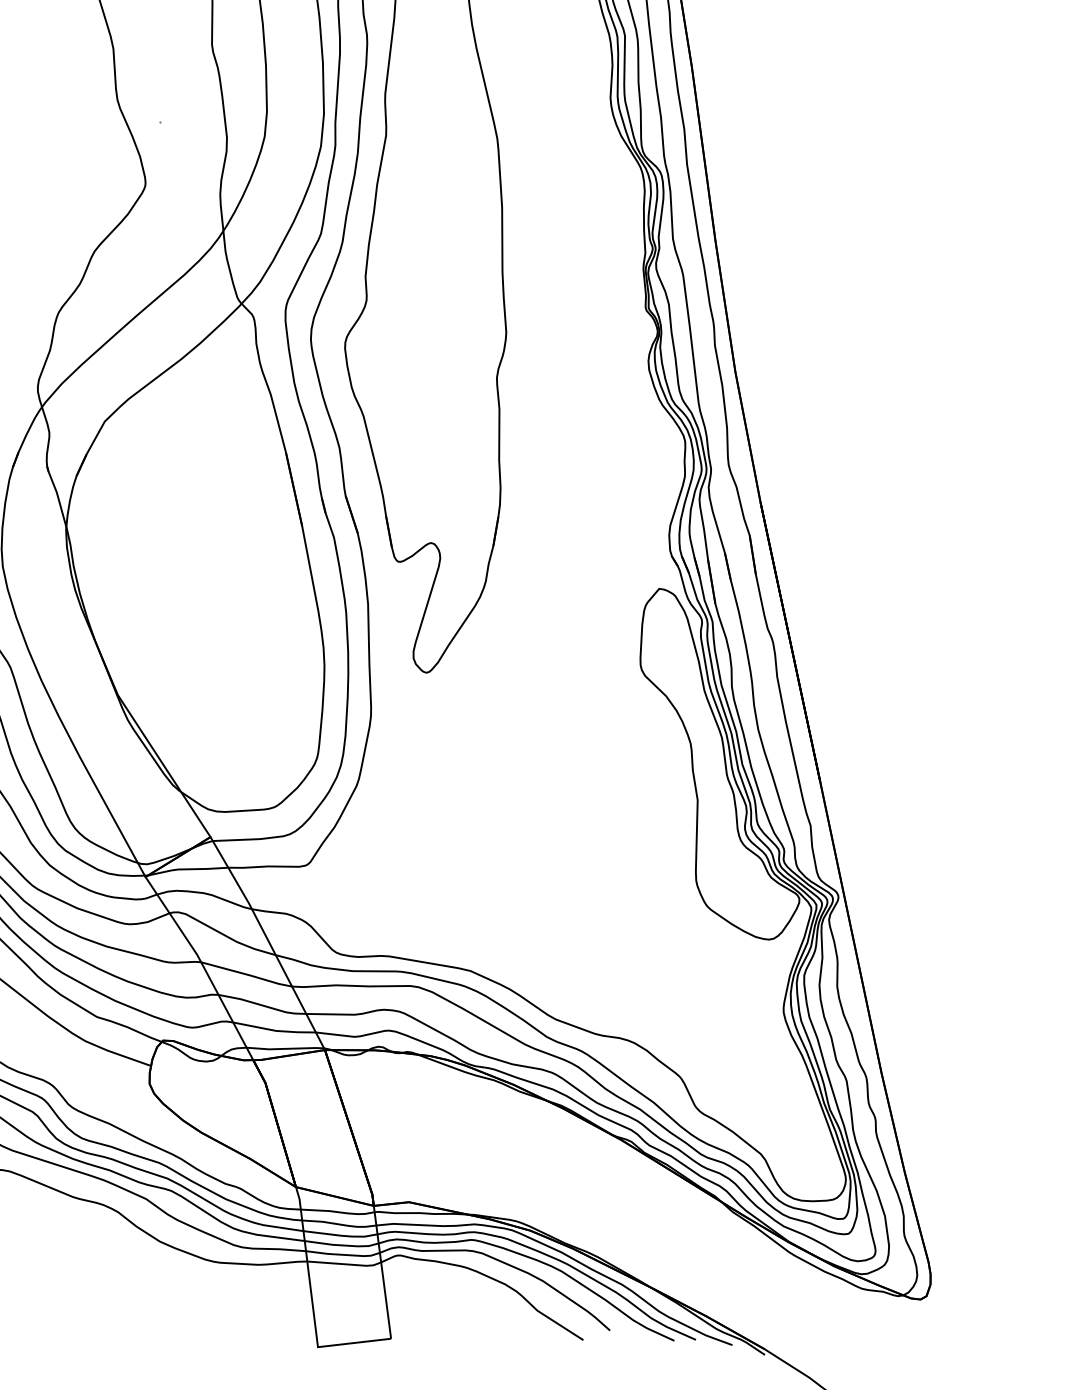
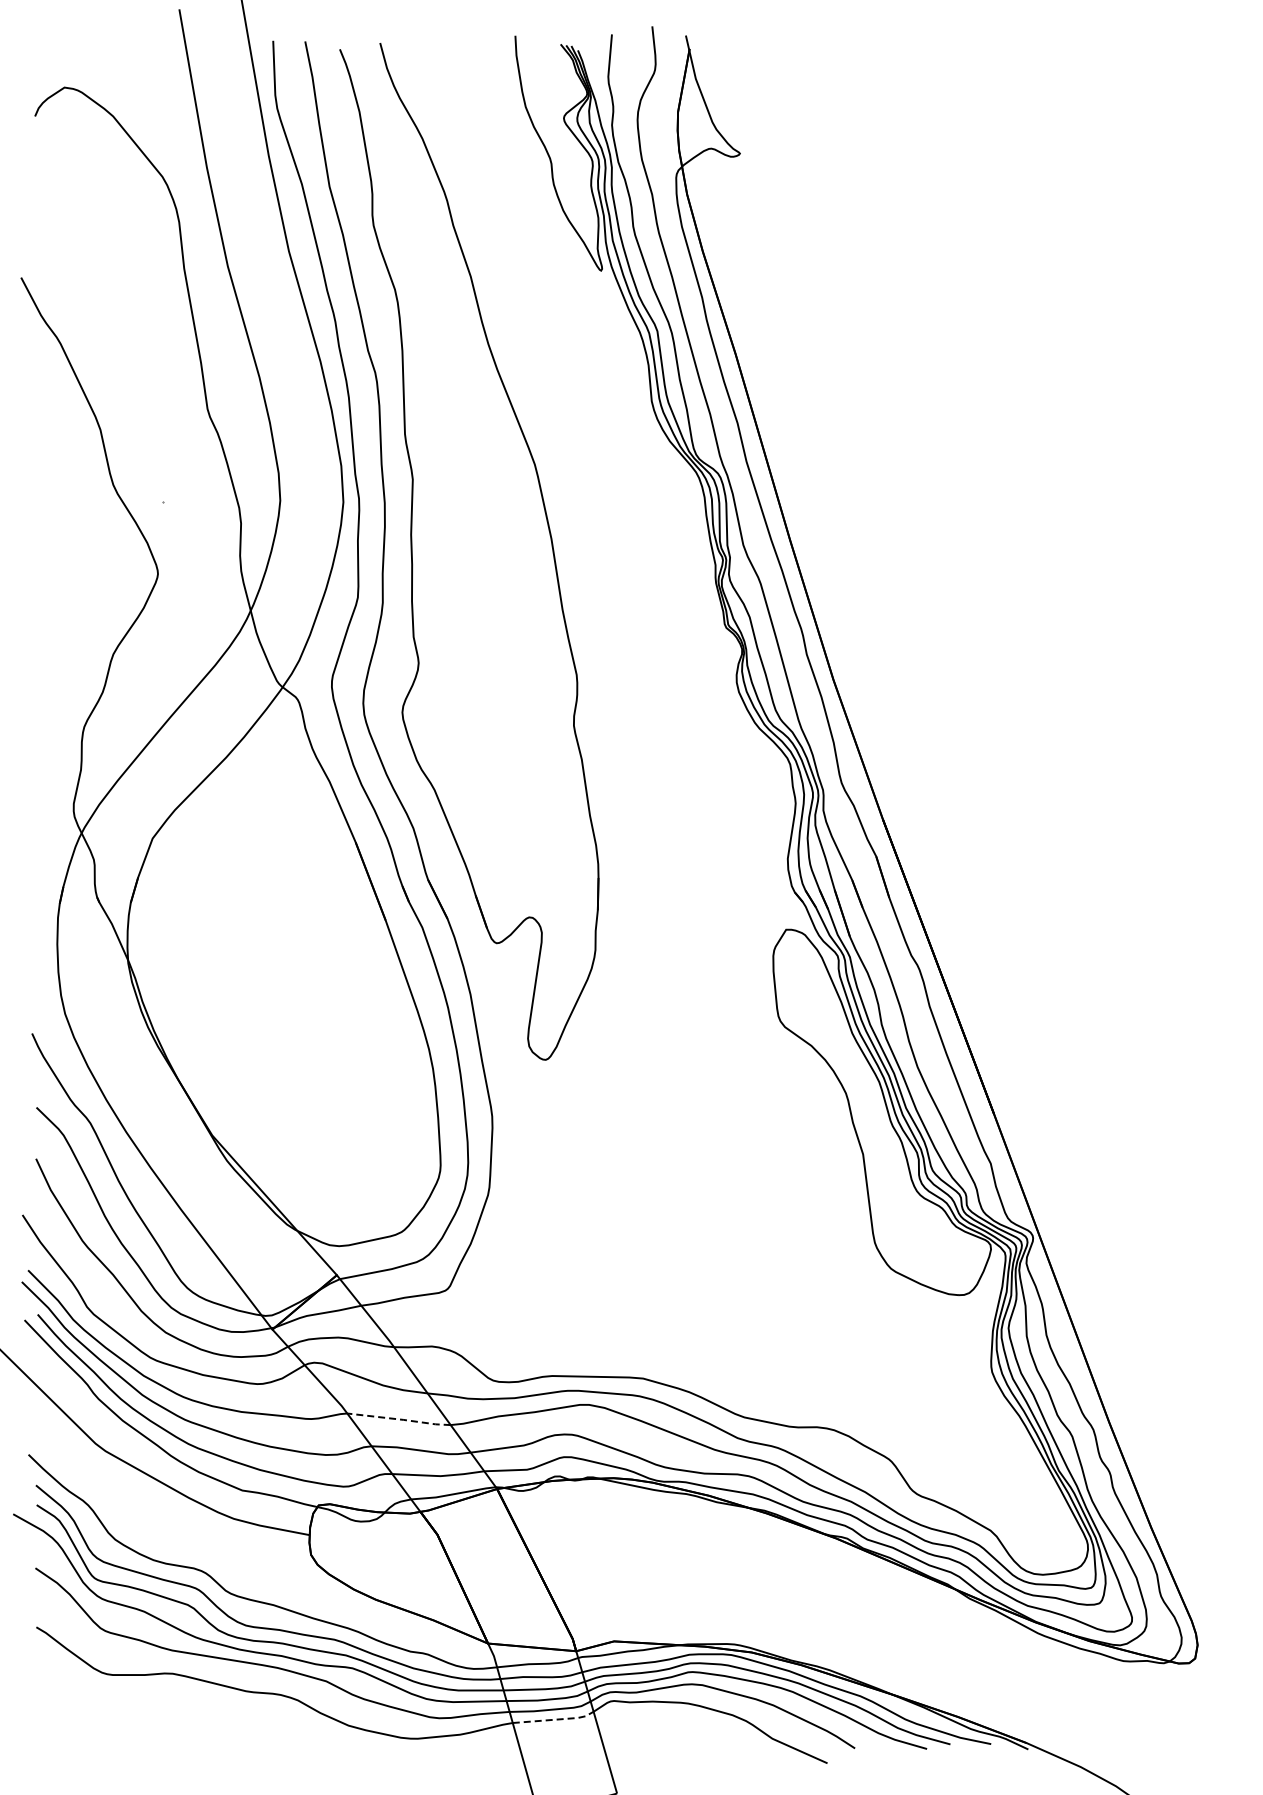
line: (247, 974) -> (400, 1419), solid -> dashed
line: (346, 1264) -> (555, 1719), solid -> dashed

